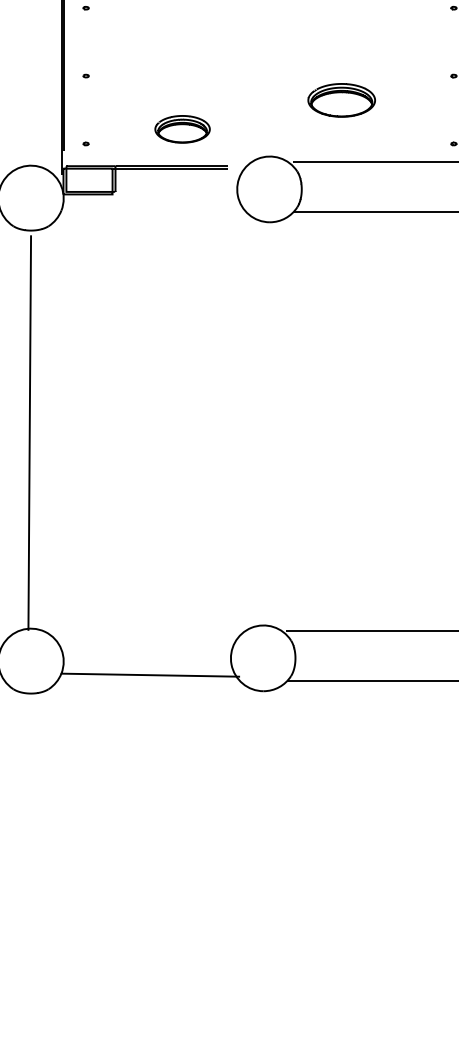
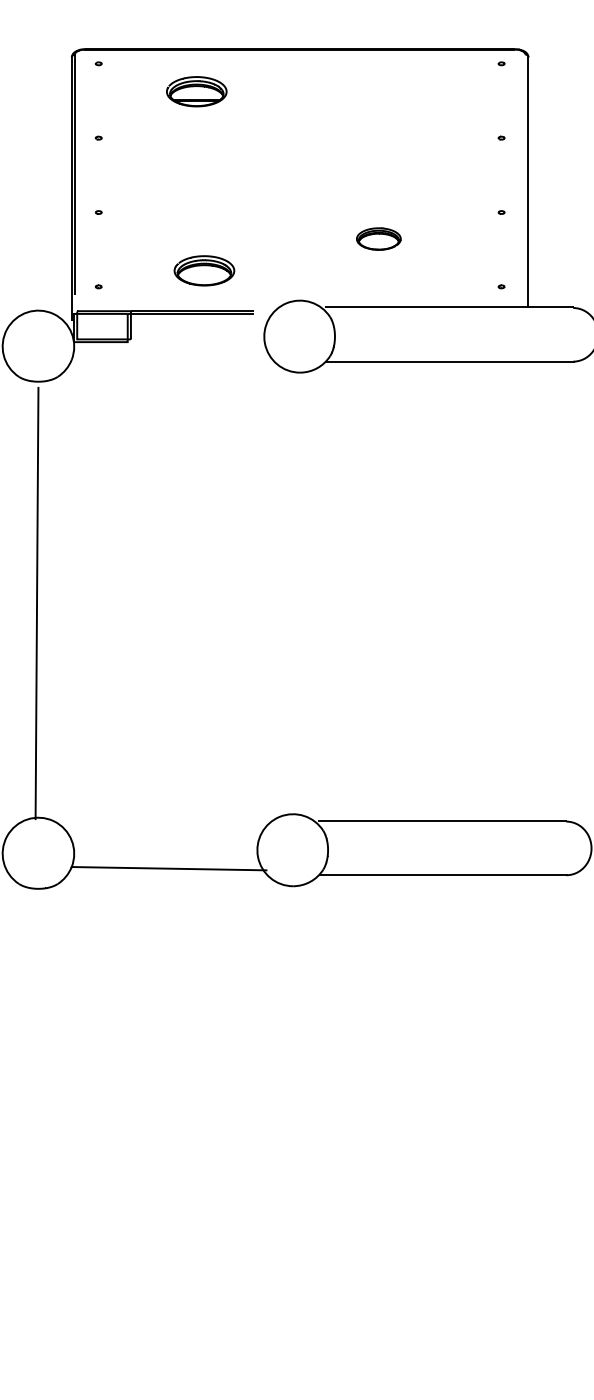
part: (341, 99) -> (378, 238), size x0.6

